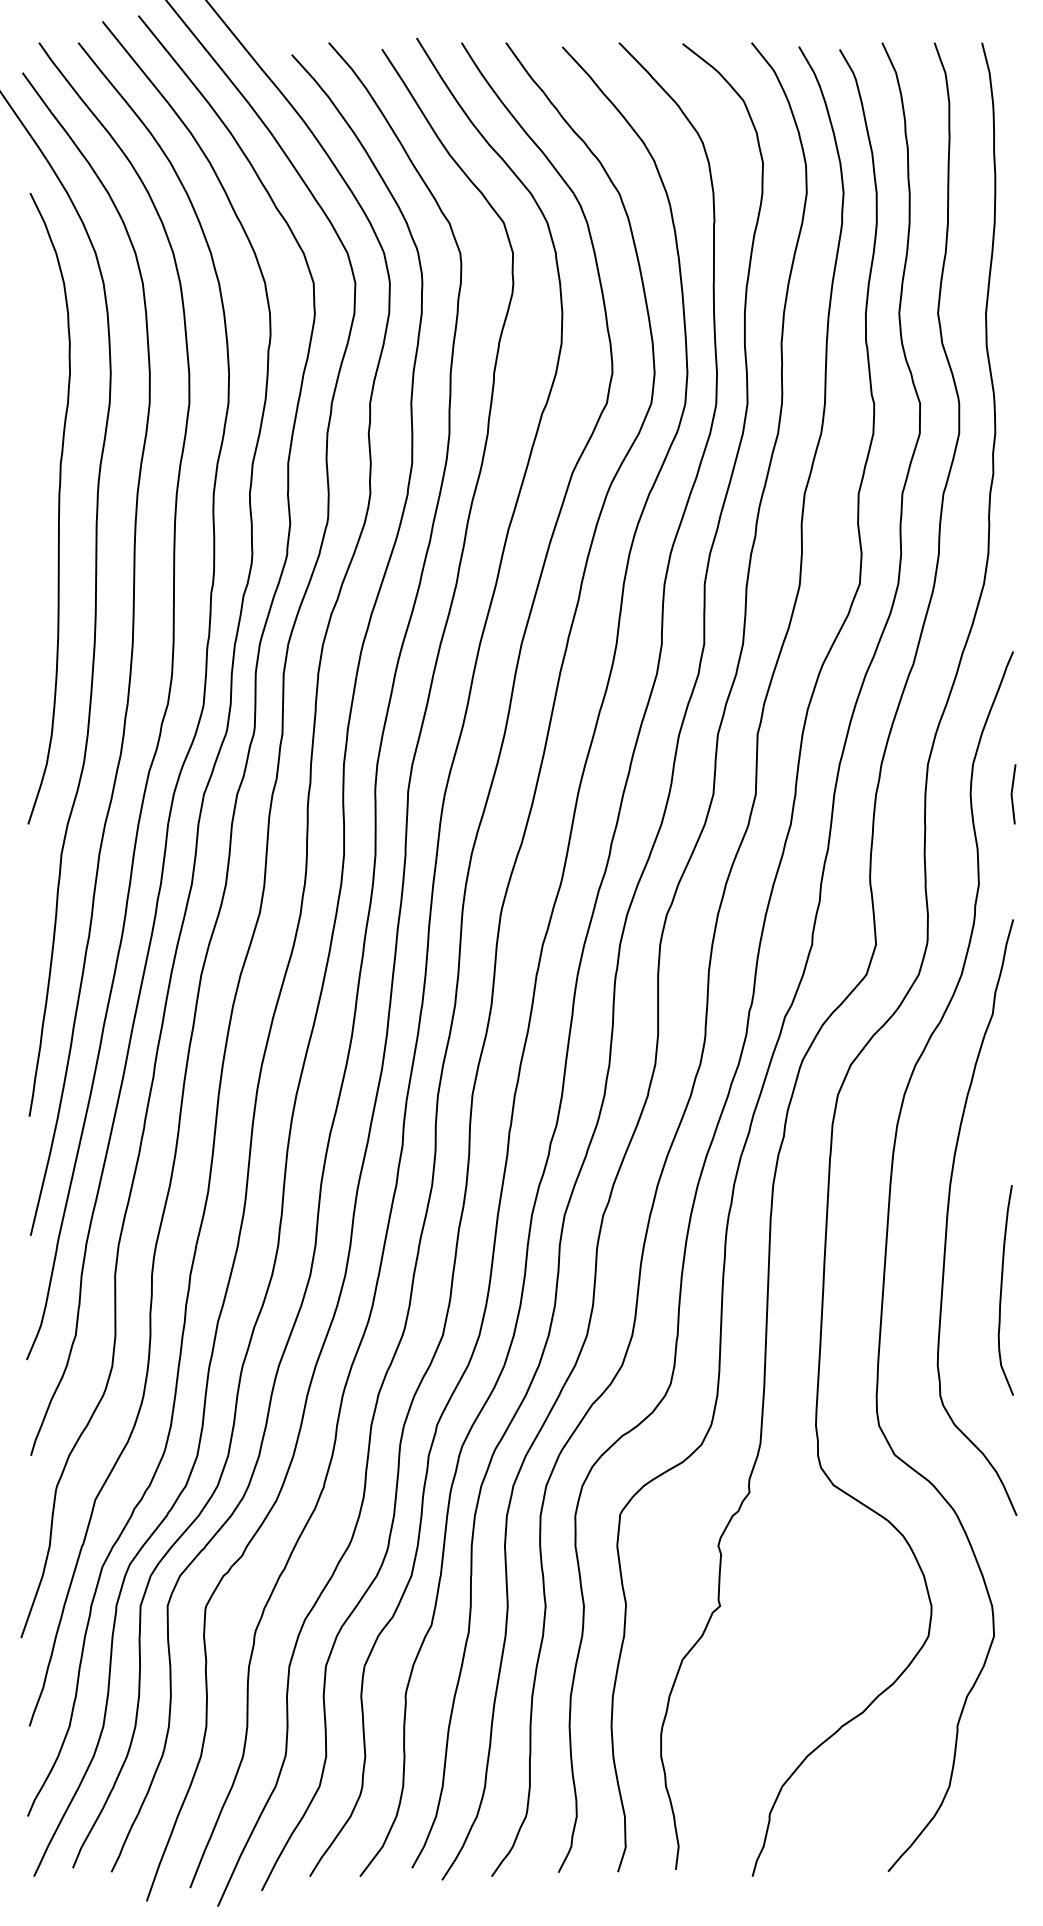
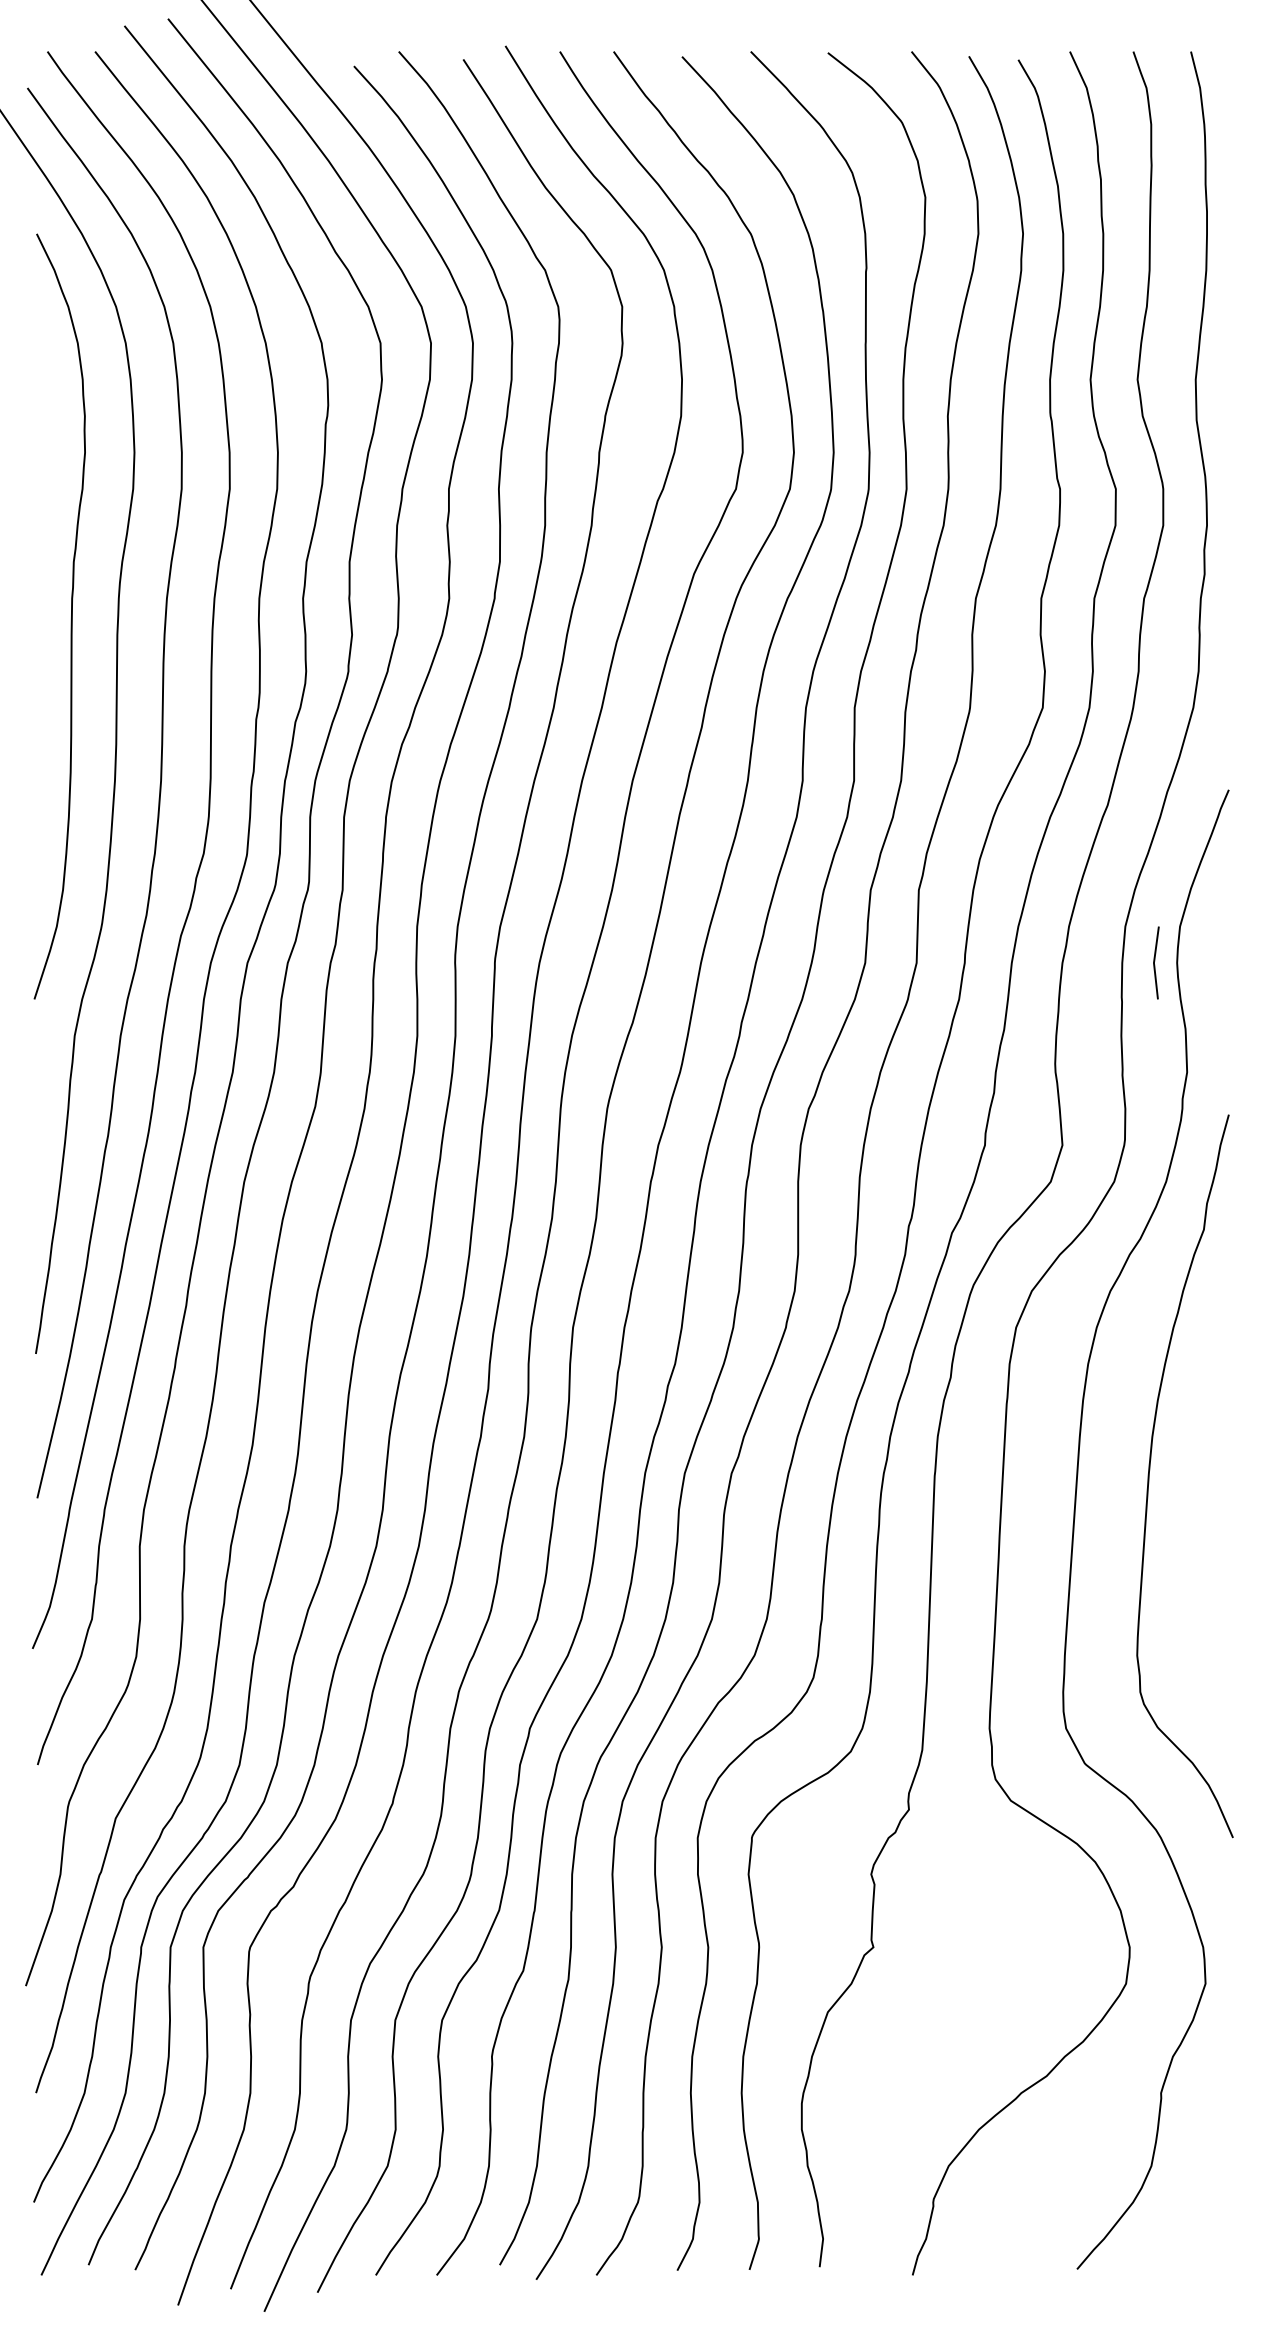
line: (1012, 794) -> (1155, 963), moved
curve: (1002, 1289) -> (1215, 1563), removed

